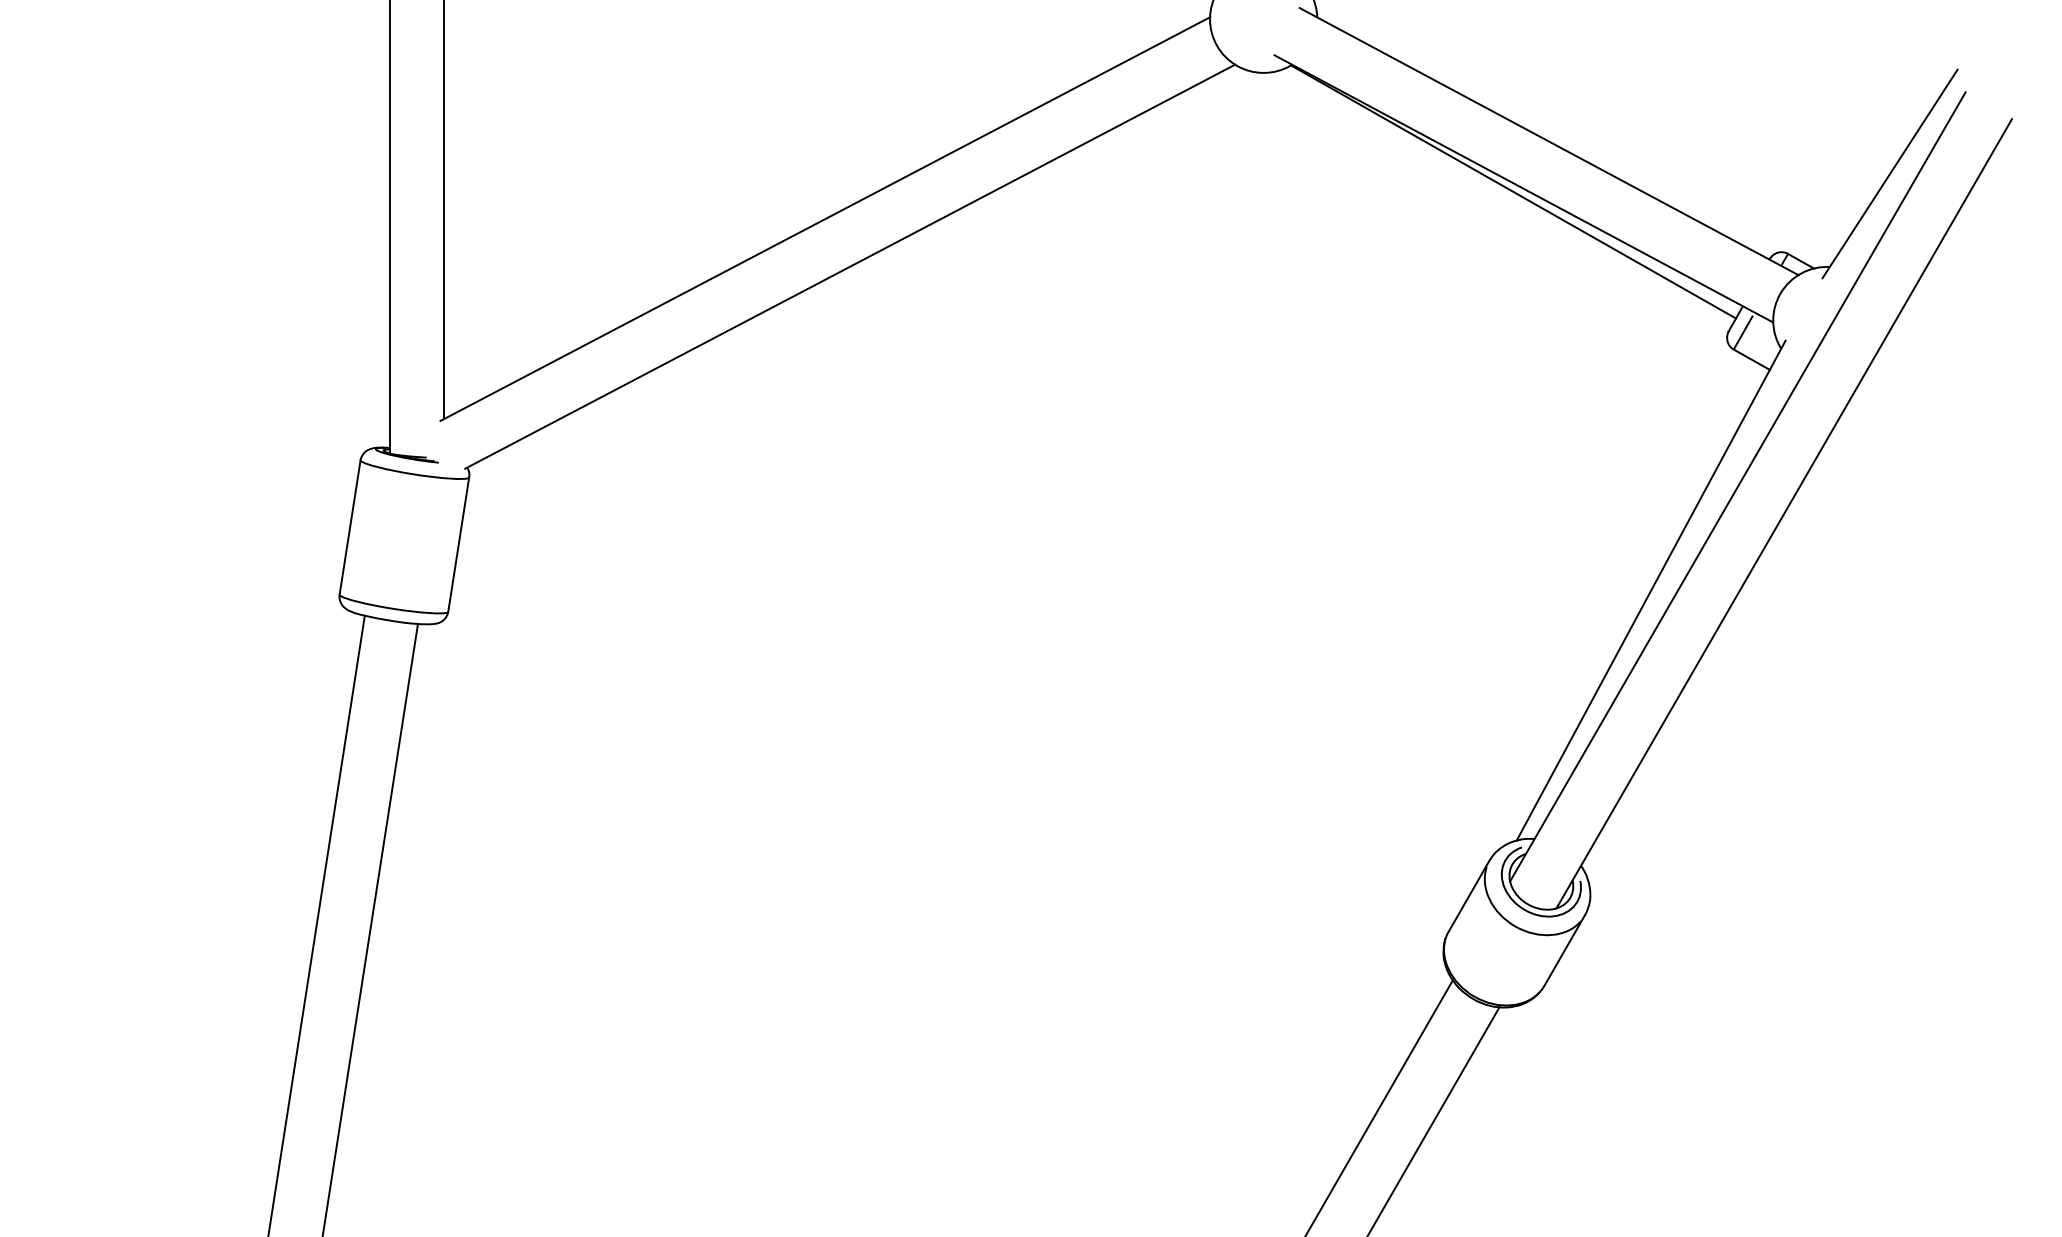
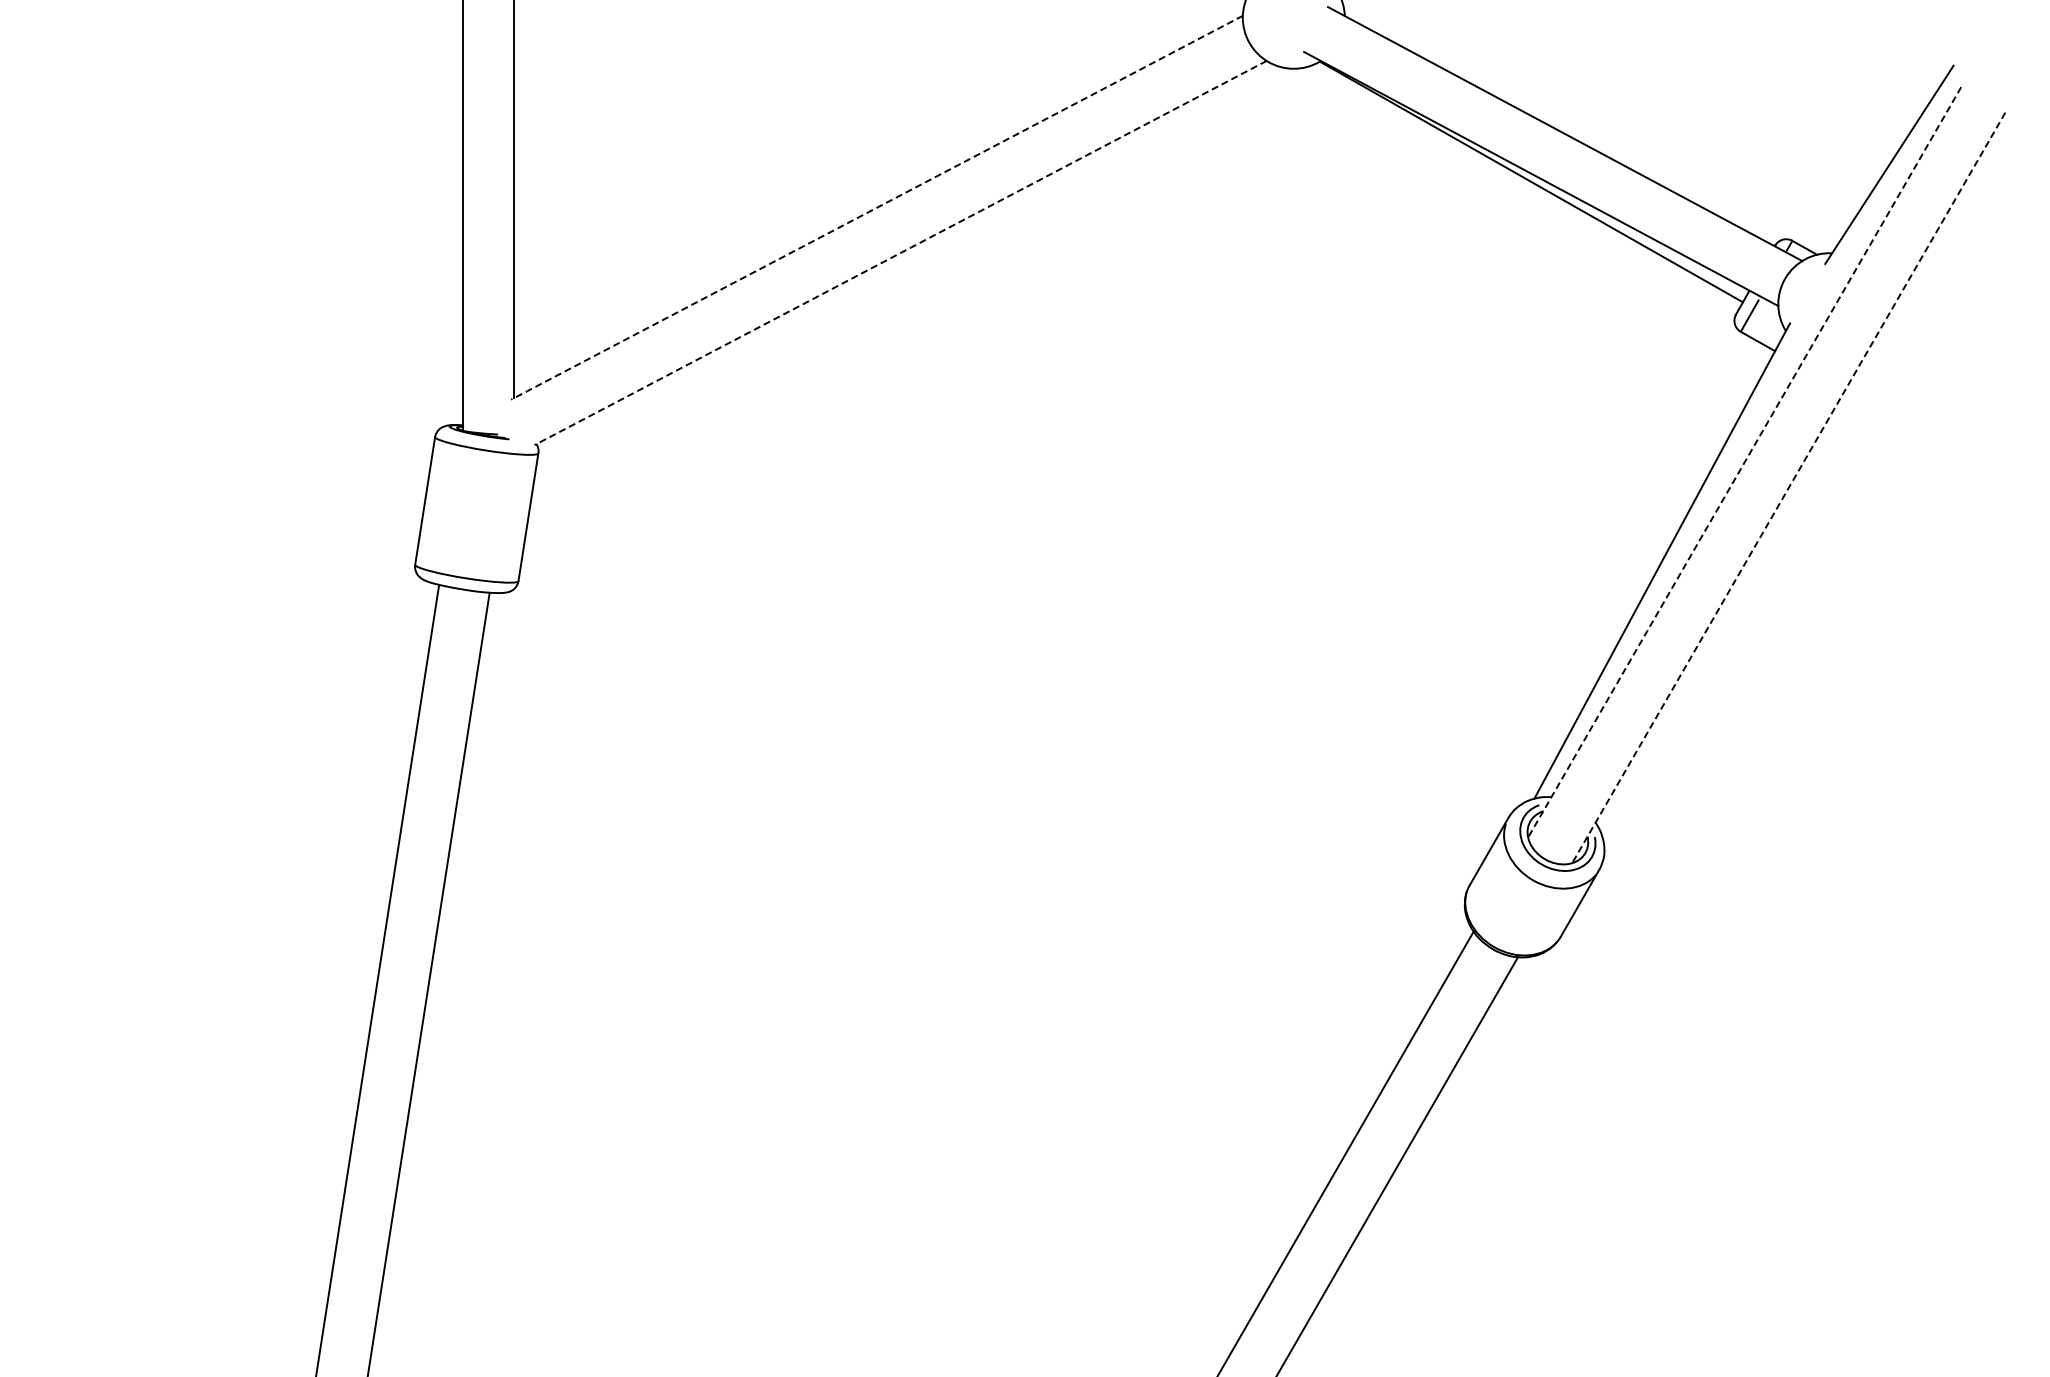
line: (824, 218) -> (876, 207), solid -> dashed
line: (850, 267) -> (900, 253), solid -> dashed
line: (1737, 487) -> (1744, 462), solid -> dashed
line: (1783, 514) -> (1788, 488), solid -> dashed

